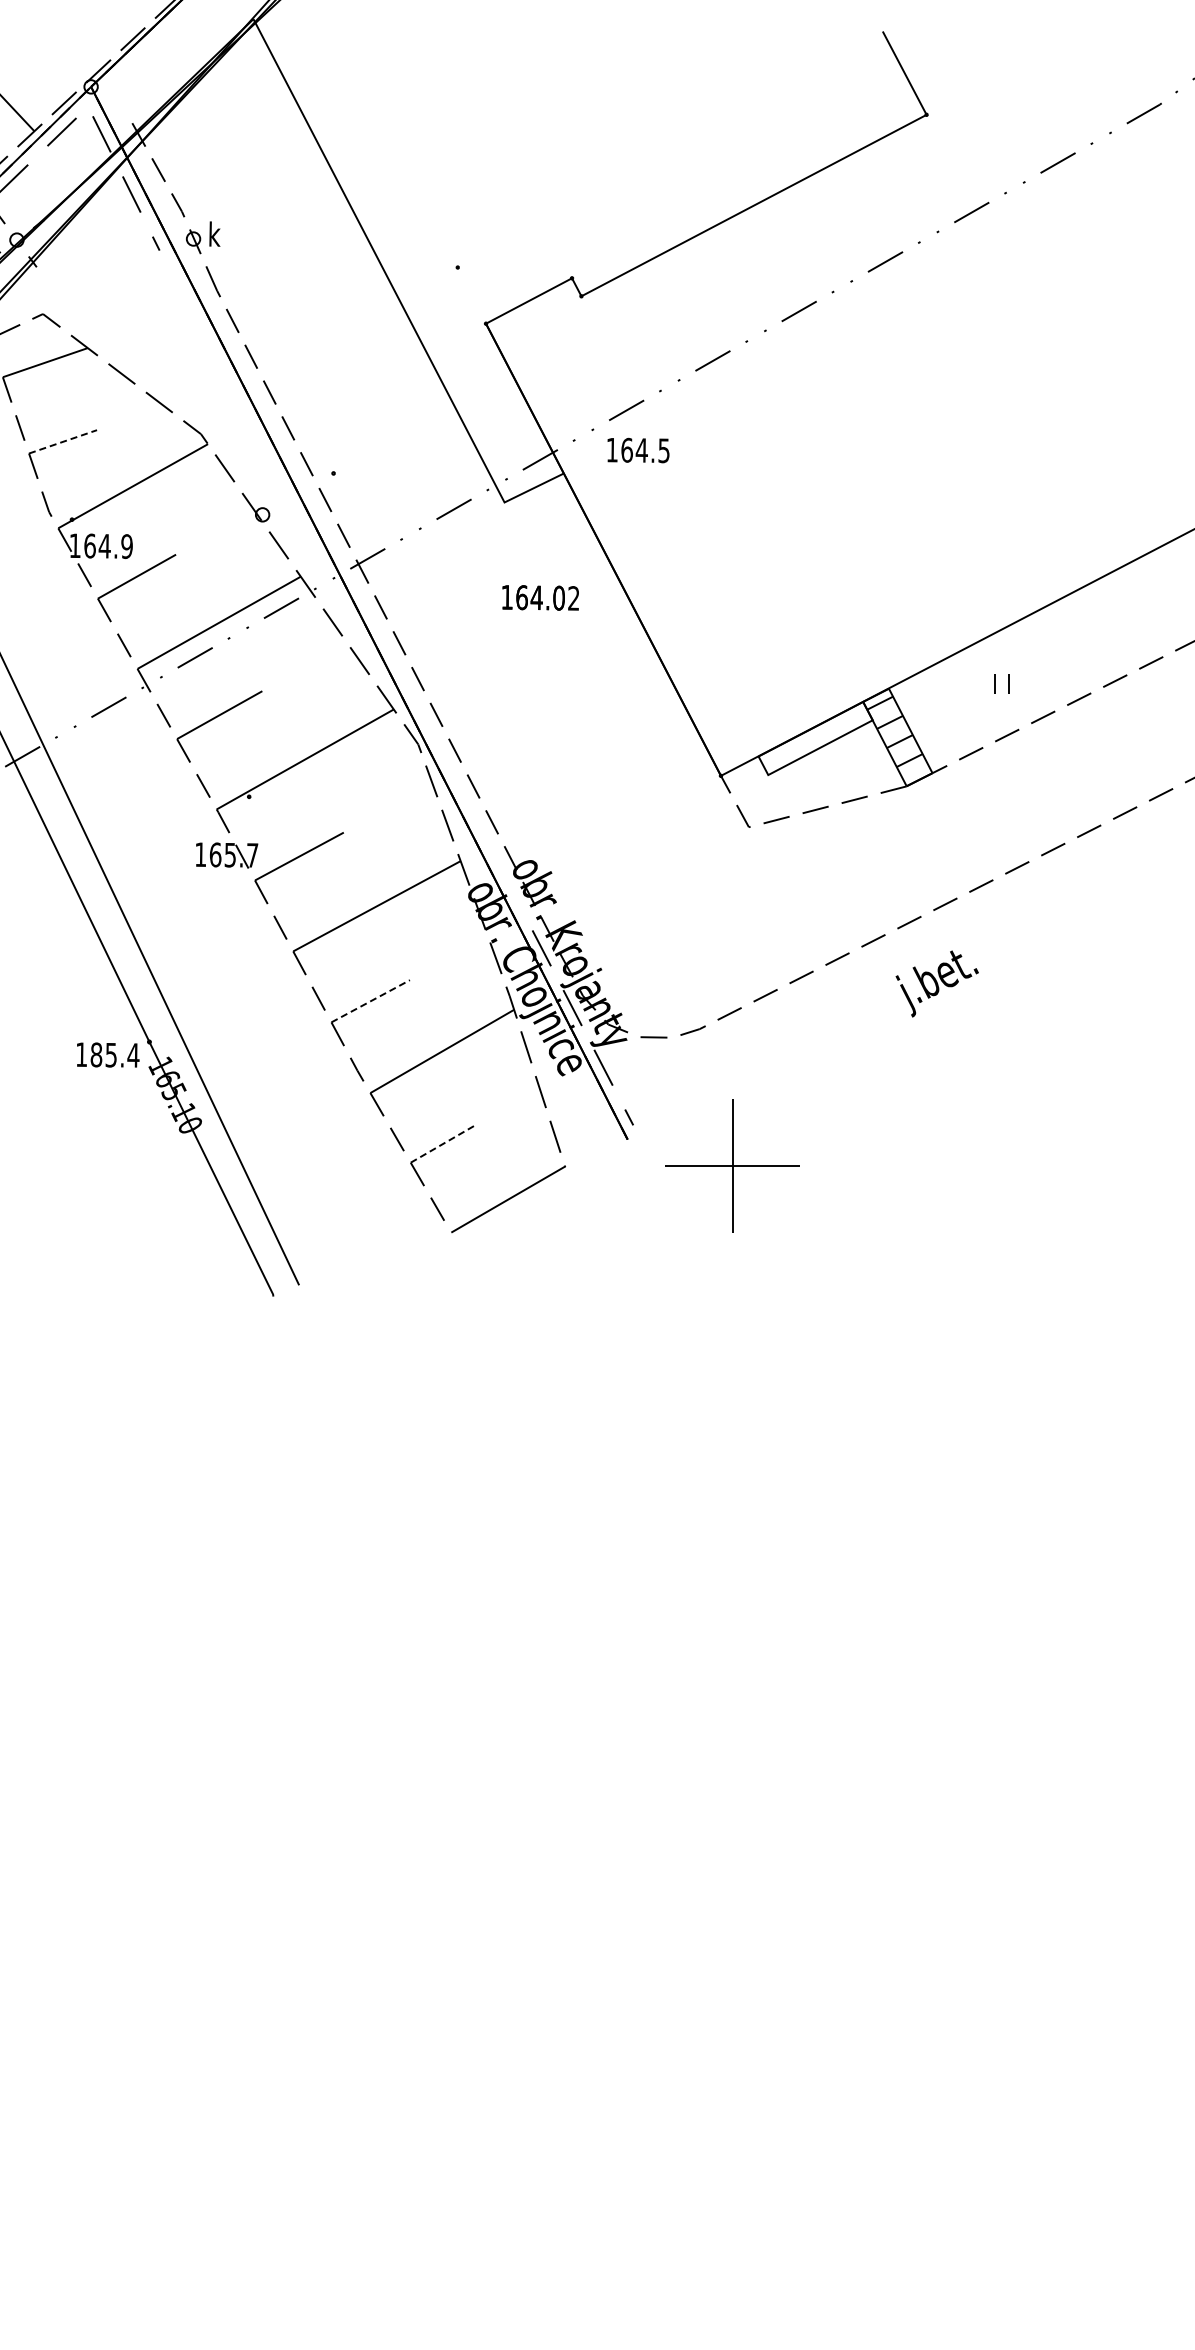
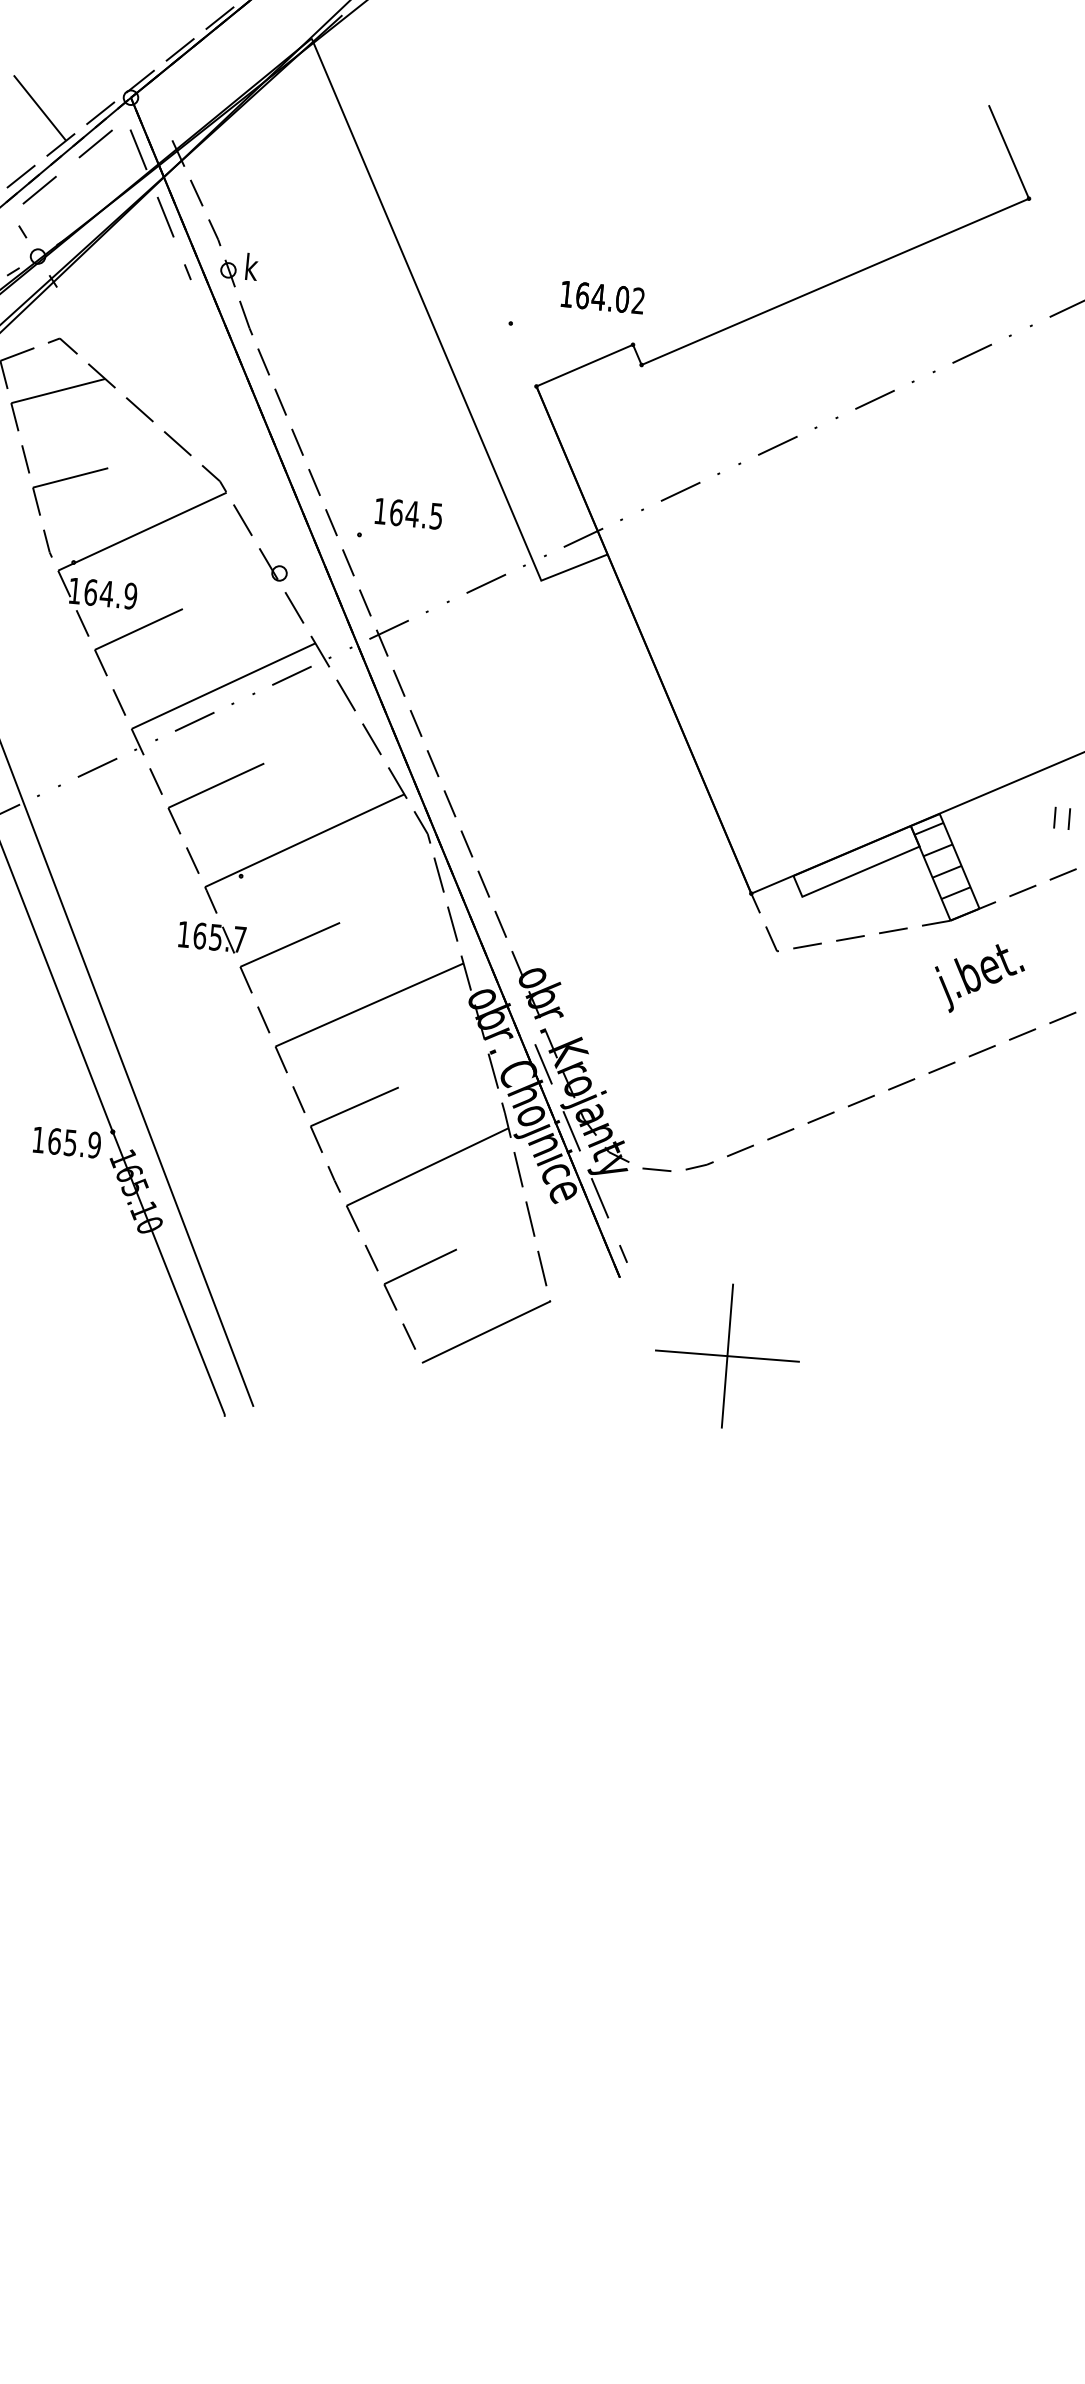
line: (63, 441) -> (71, 477), dashed -> solid
text: (638, 450) -> (408, 513), moved
text: (540, 597) -> (602, 297), moved
text: (936, 983) -> (978, 978), moved
line: (370, 1001) -> (354, 1107), dashed -> solid
text: (114, 1054) -> (74, 1142), 185.4 -> 165.9
line: (443, 1143) -> (421, 1266), dashed -> solid
part: (732, 1165) -> (727, 1355), moved

